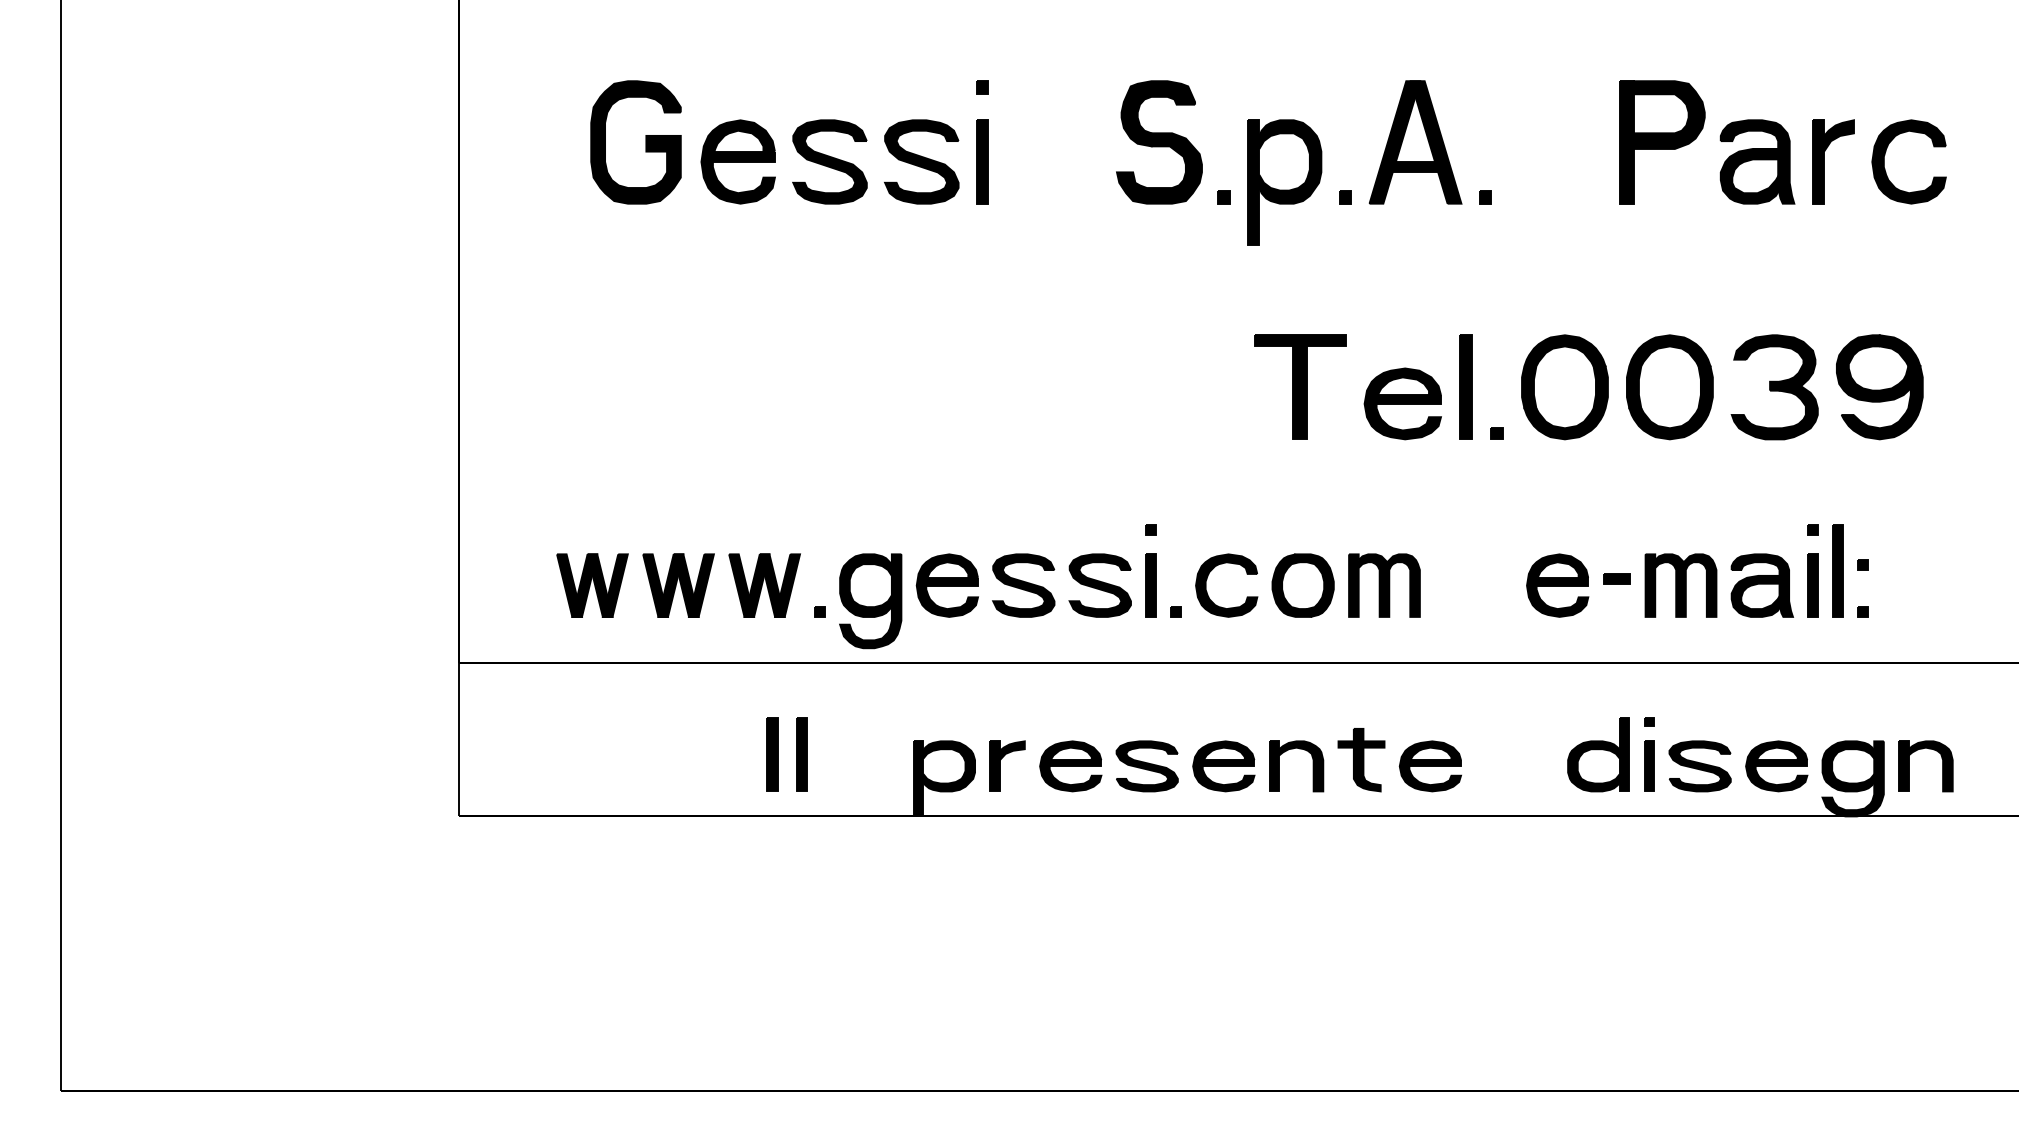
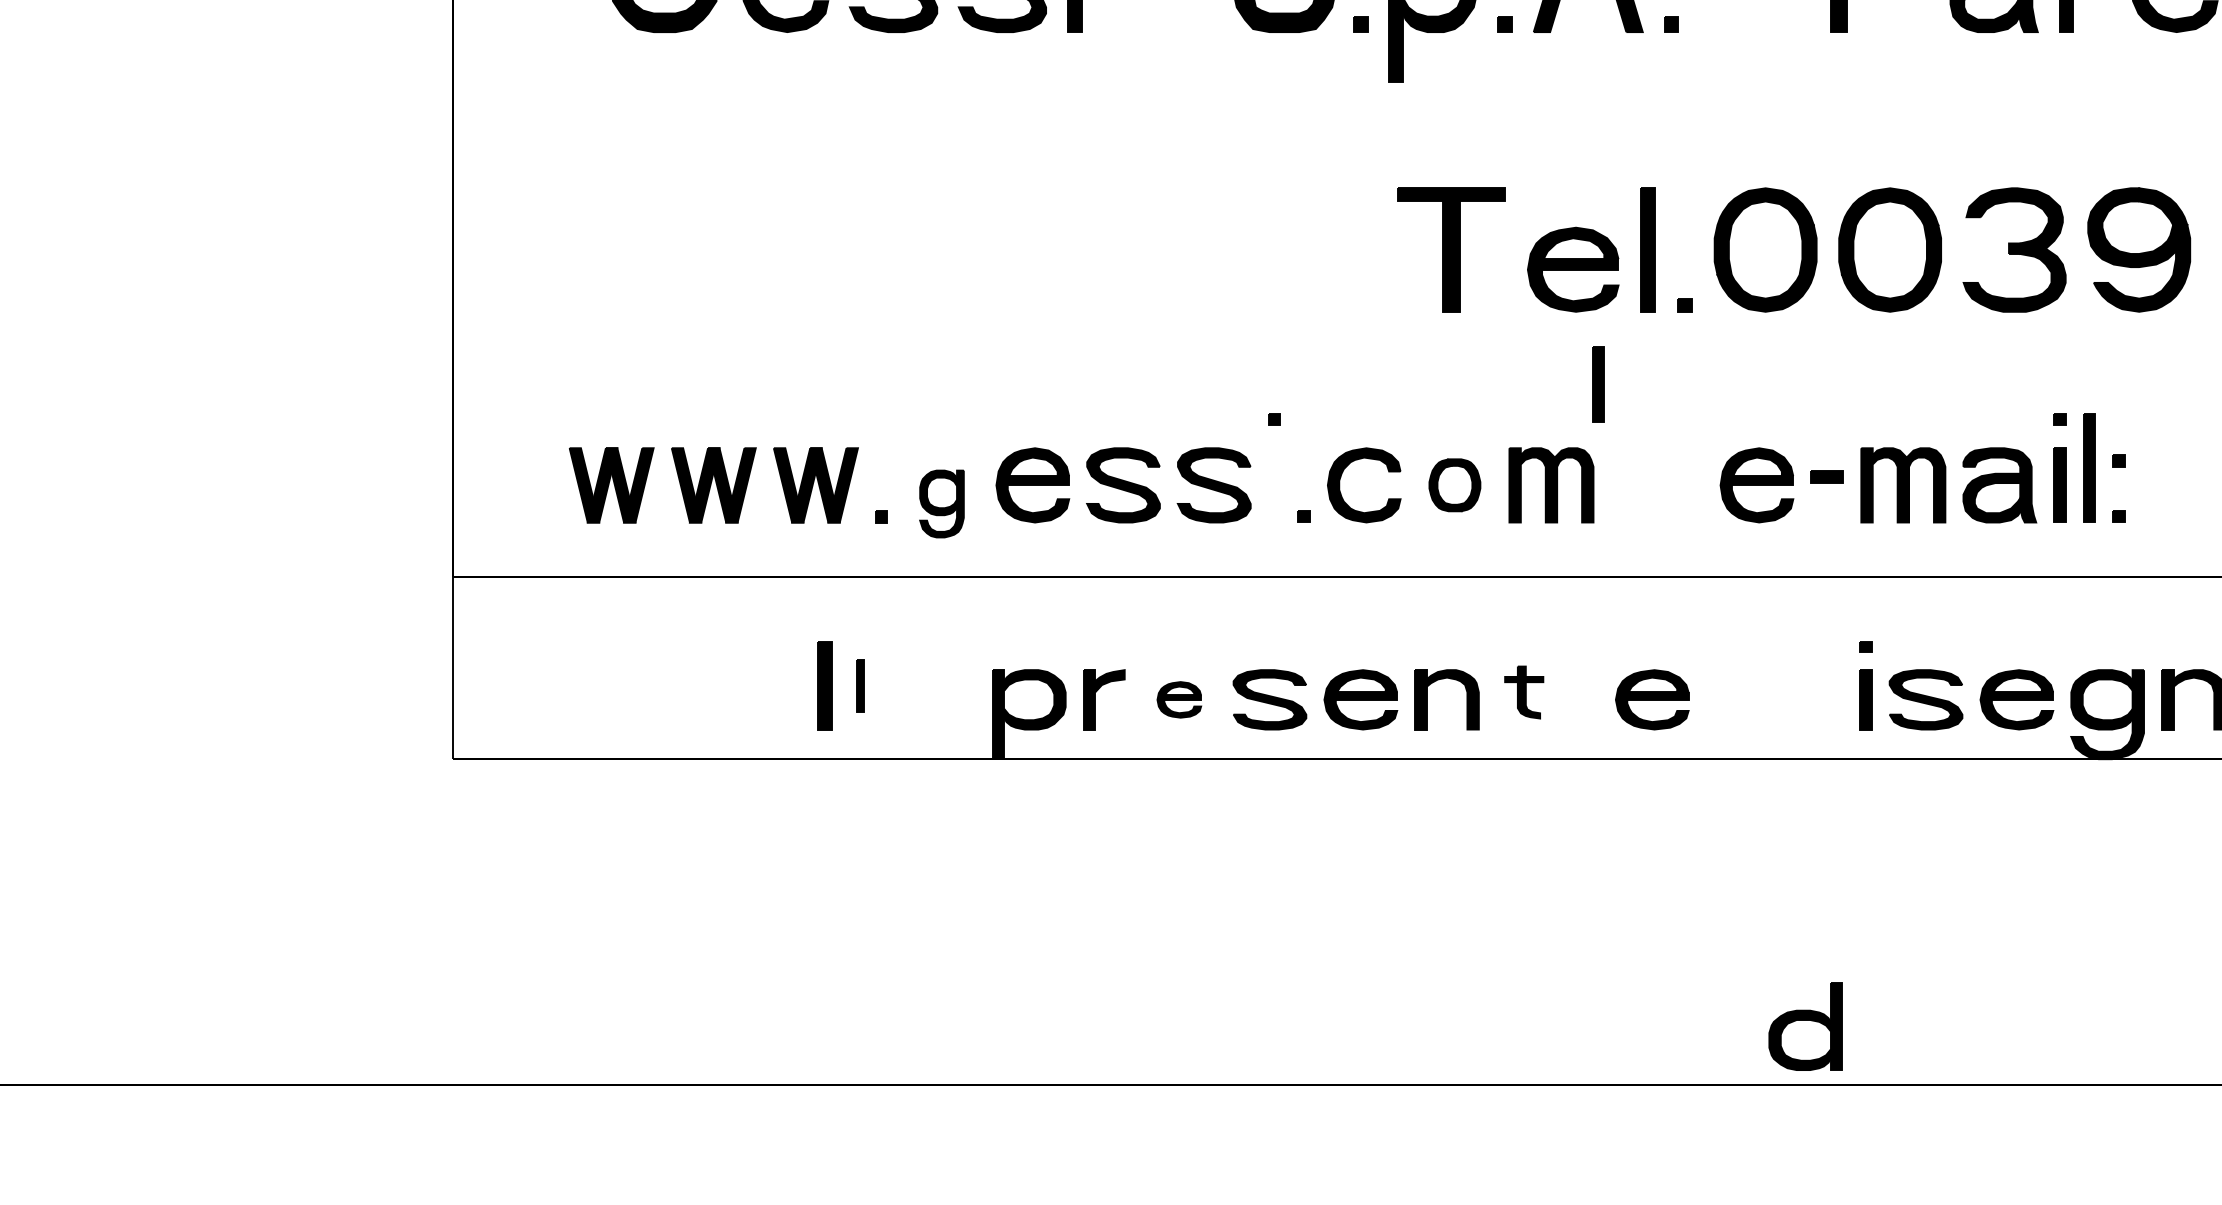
part: (1150, 585) -> (1597, 384), moved
part: (1302, 585) -> (1454, 485), size x0.7
part: (870, 601) -> (941, 504), size x0.6
part: (801, 754) -> (859, 685), size x0.6
part: (1598, 754) -> (1805, 1026), moved
part: (1361, 760) -> (1524, 692), size x0.7
part: (1070, 766) -> (1178, 699), size x0.6
part: (1429, 766) -> (1651, 699), moved

